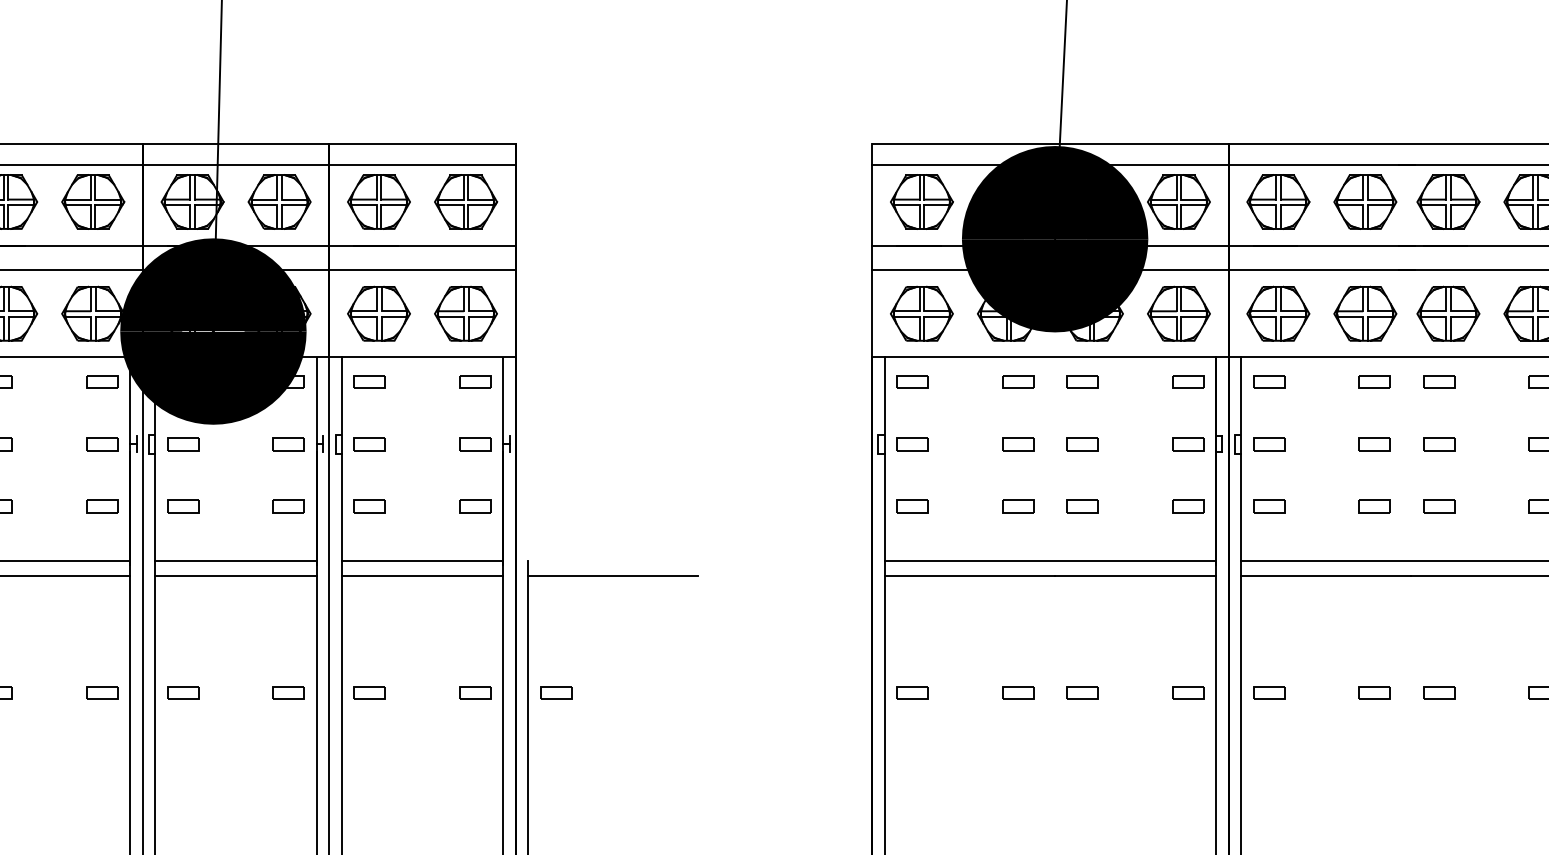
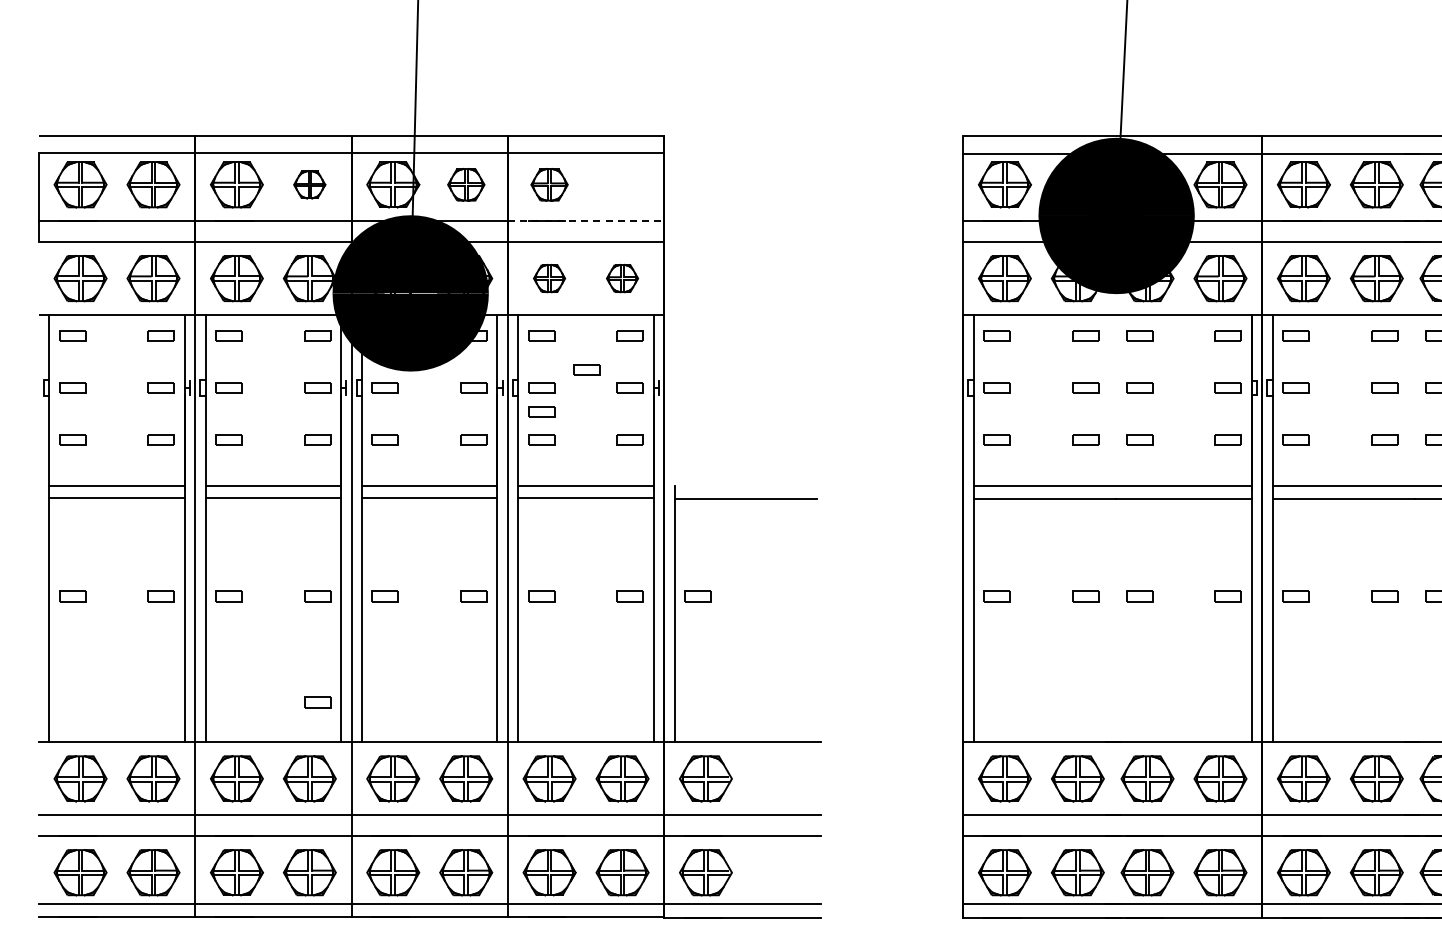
part: (92, 201) -> (309, 184), size x0.6
part: (279, 201) -> (466, 184), size x0.7
part: (378, 201) -> (549, 184), size x0.7
part: (465, 201) -> (622, 184), removed
line: (423, 245) -> (586, 221), solid -> dashed
part: (378, 313) -> (549, 278), size x0.6
part: (465, 313) -> (622, 278), size x0.6
part: (423, 422) -> (586, 369), added
part: (369, 472) -> (541, 411), added
part: (102, 819) -> (317, 702), added

